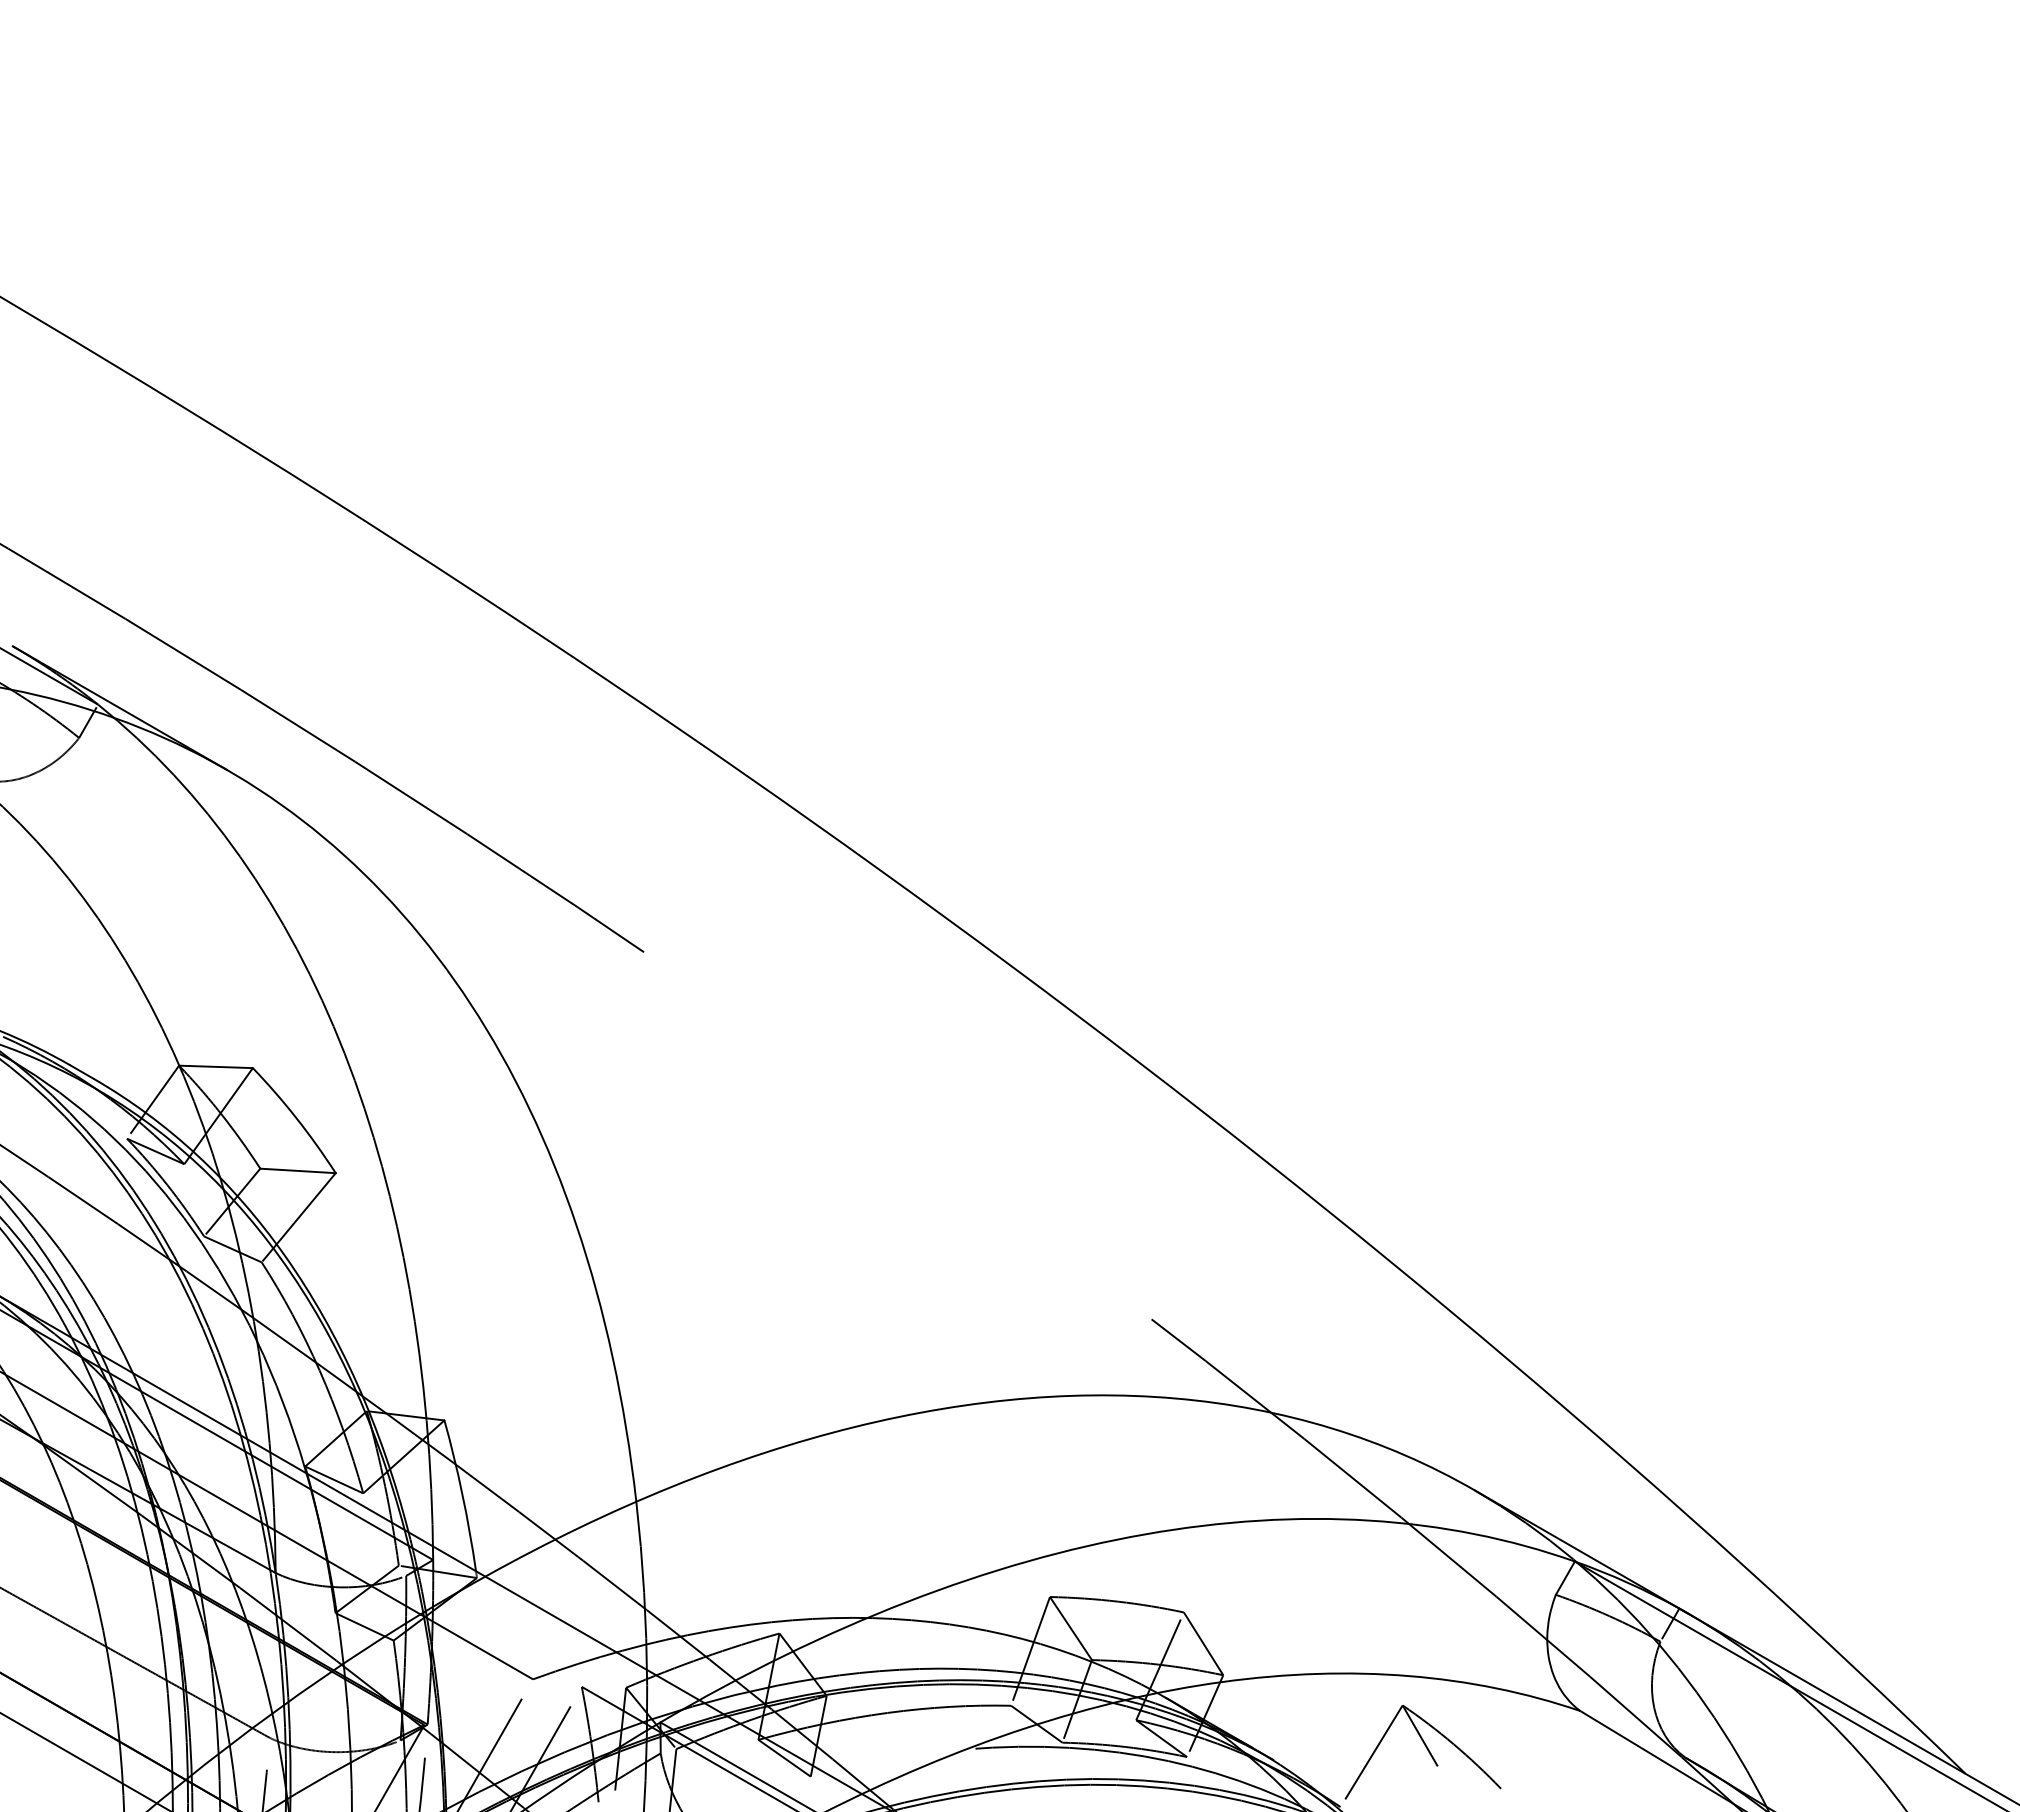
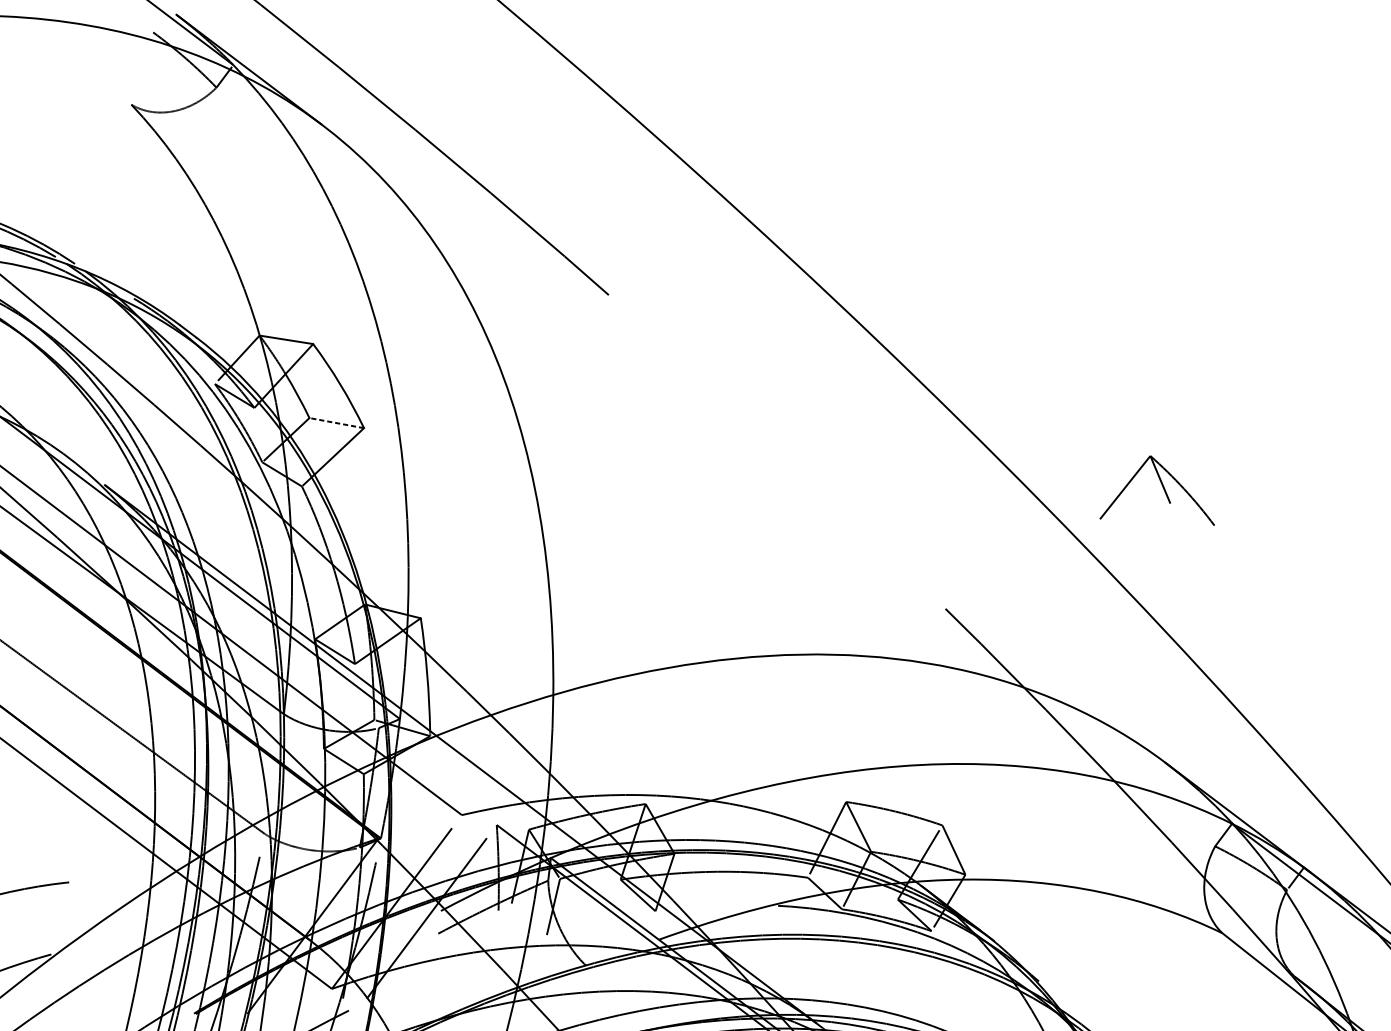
line: (298, 1170) -> (337, 422), solid -> dashed
part: (1422, 1751) -> (1160, 491), moved

